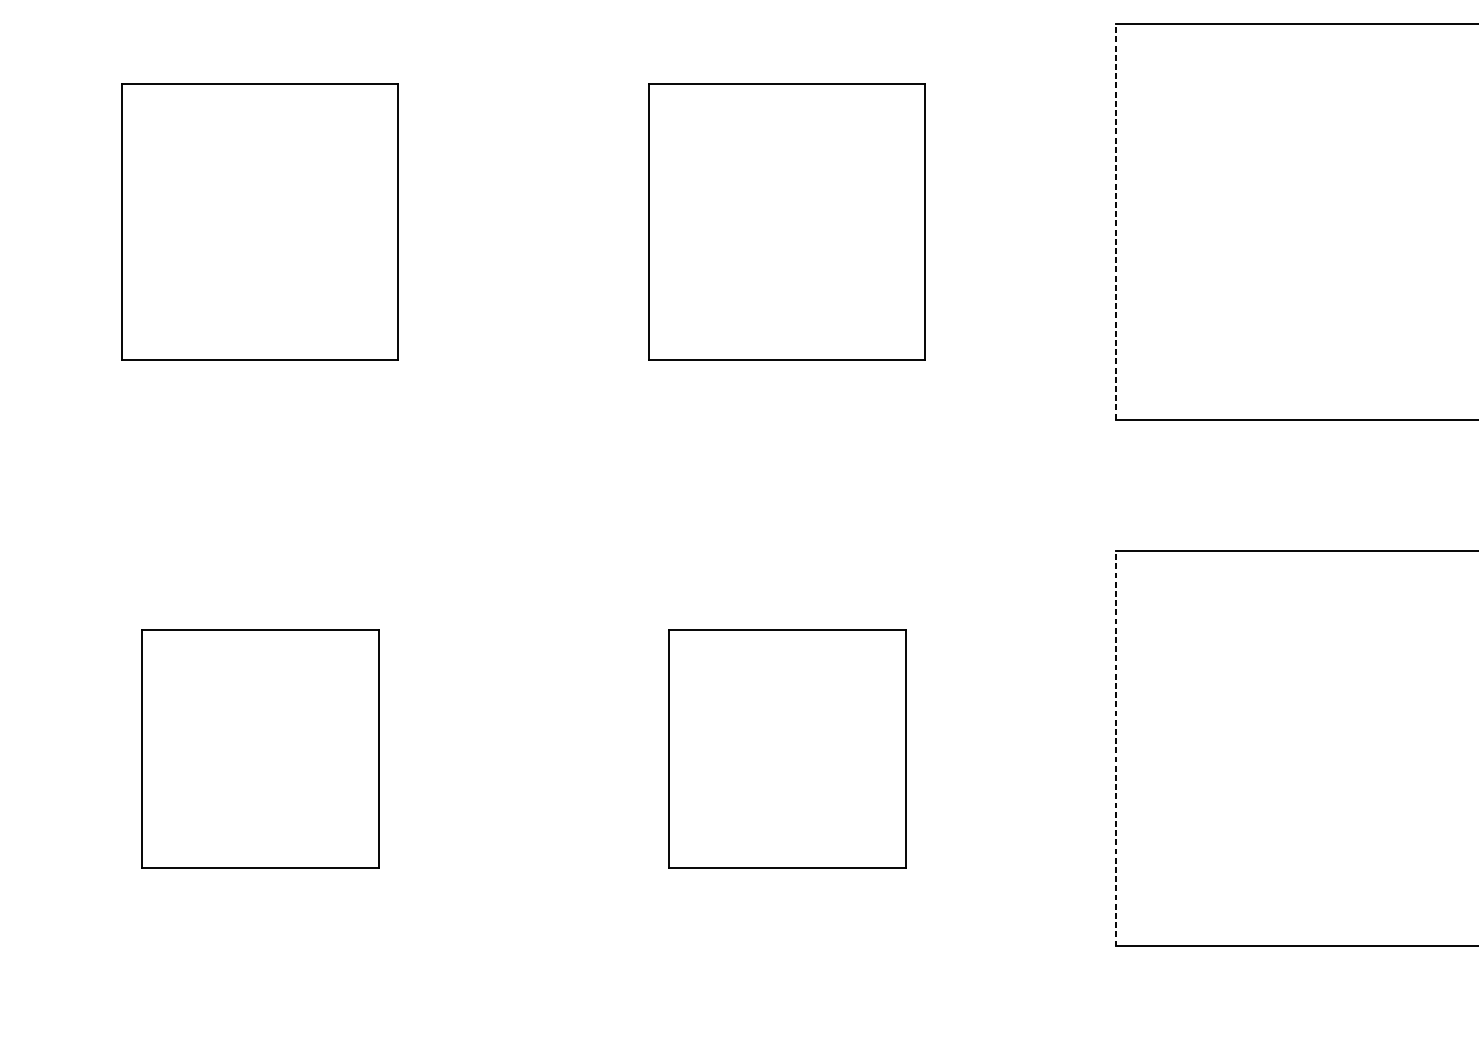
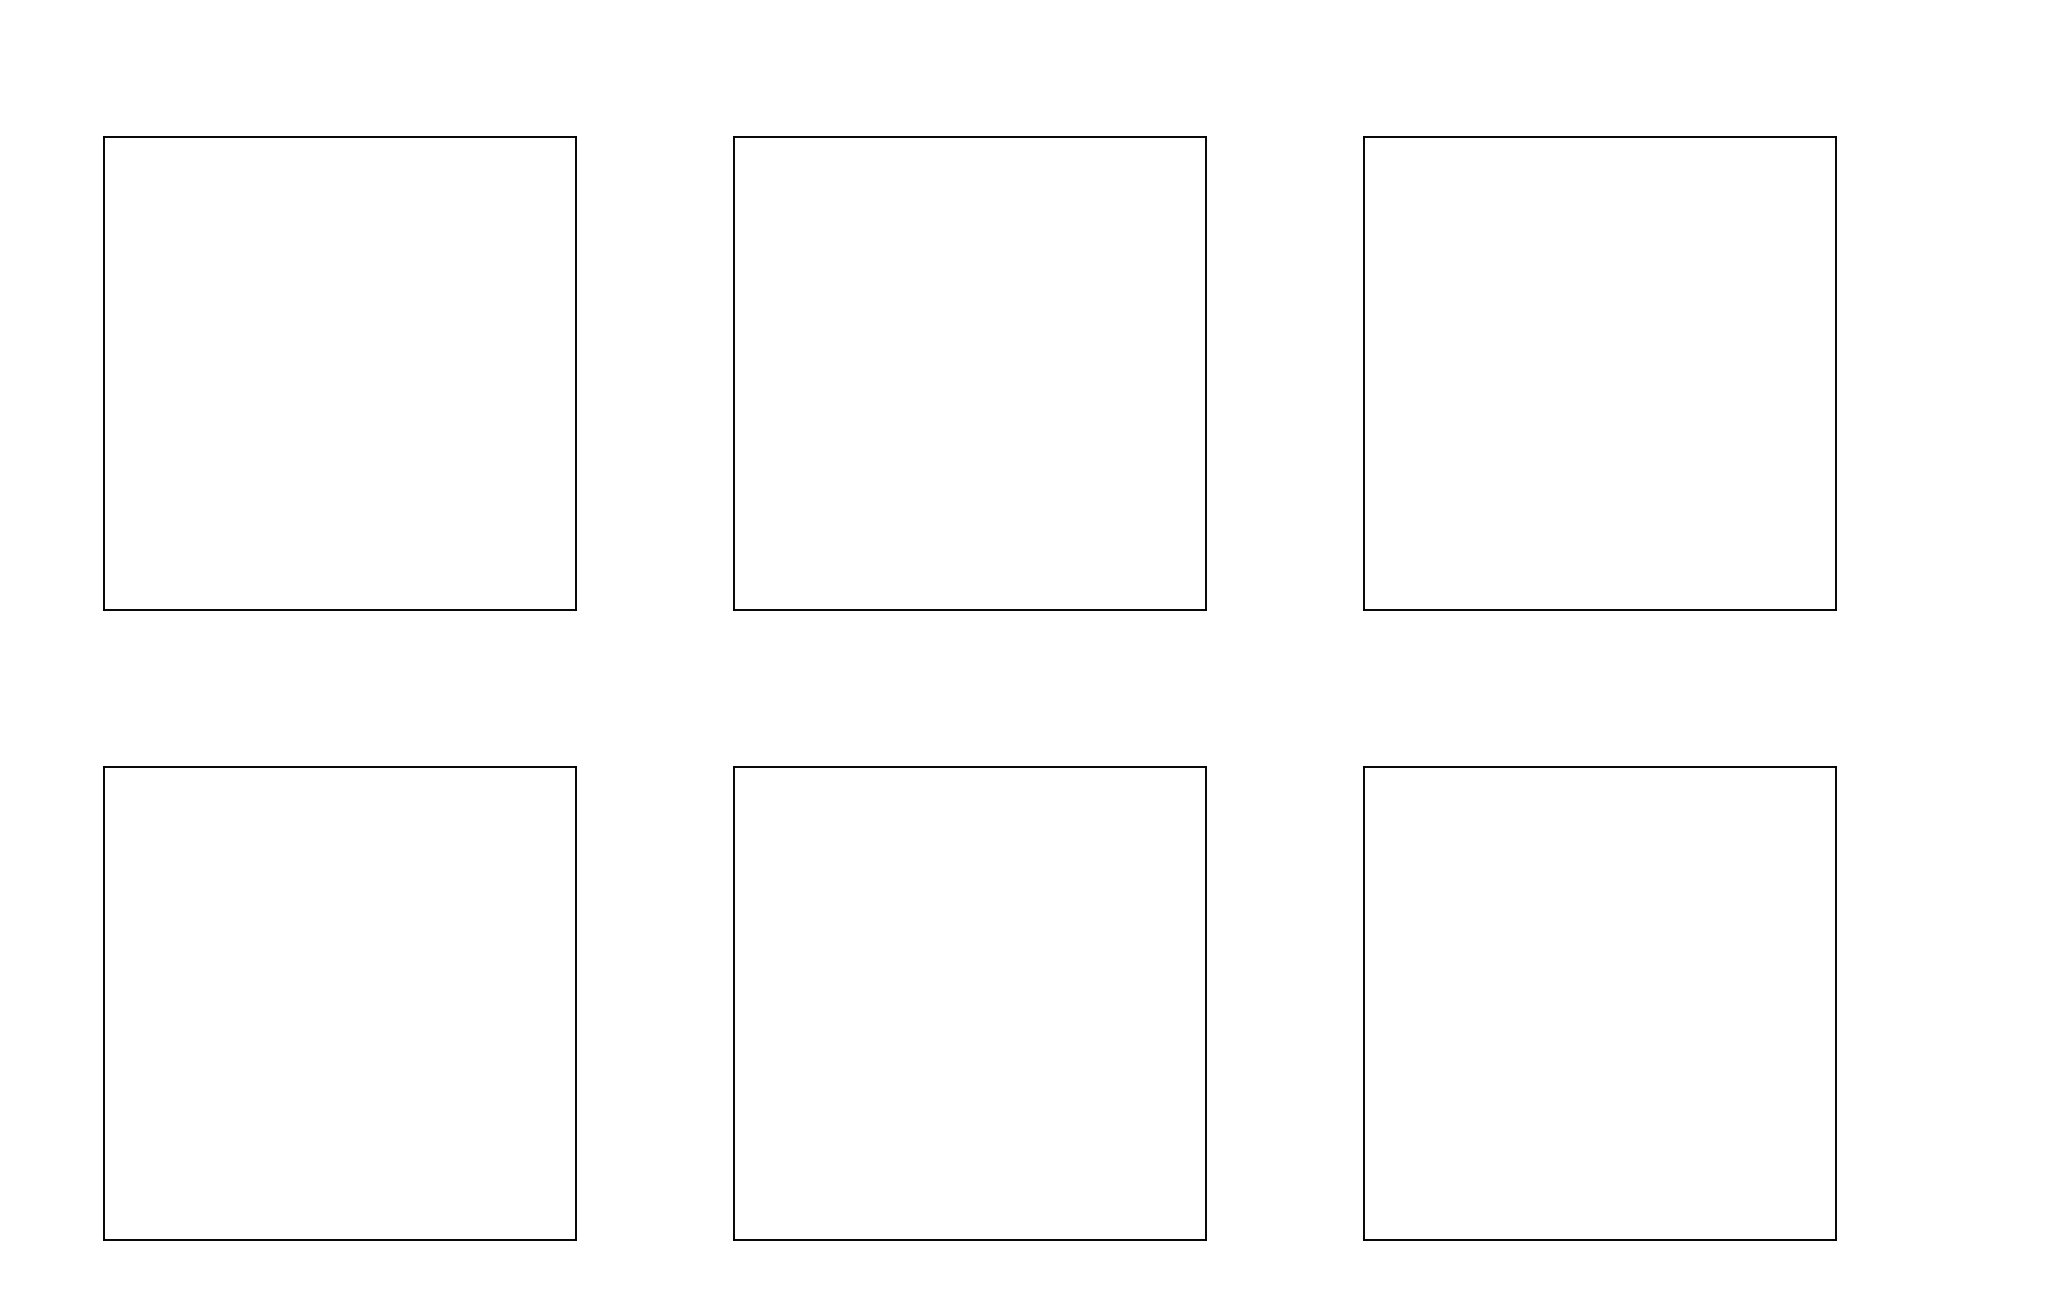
line: (1116, 221) -> (1363, 372), dashed -> solid
part: (259, 222) -> (339, 373), size x1.43
part: (786, 222) -> (969, 373), size x1.43
line: (1116, 748) -> (1363, 1002), dashed -> solid
part: (259, 749) -> (339, 1003), size x1.67
part: (786, 749) -> (969, 1003), size x1.67

